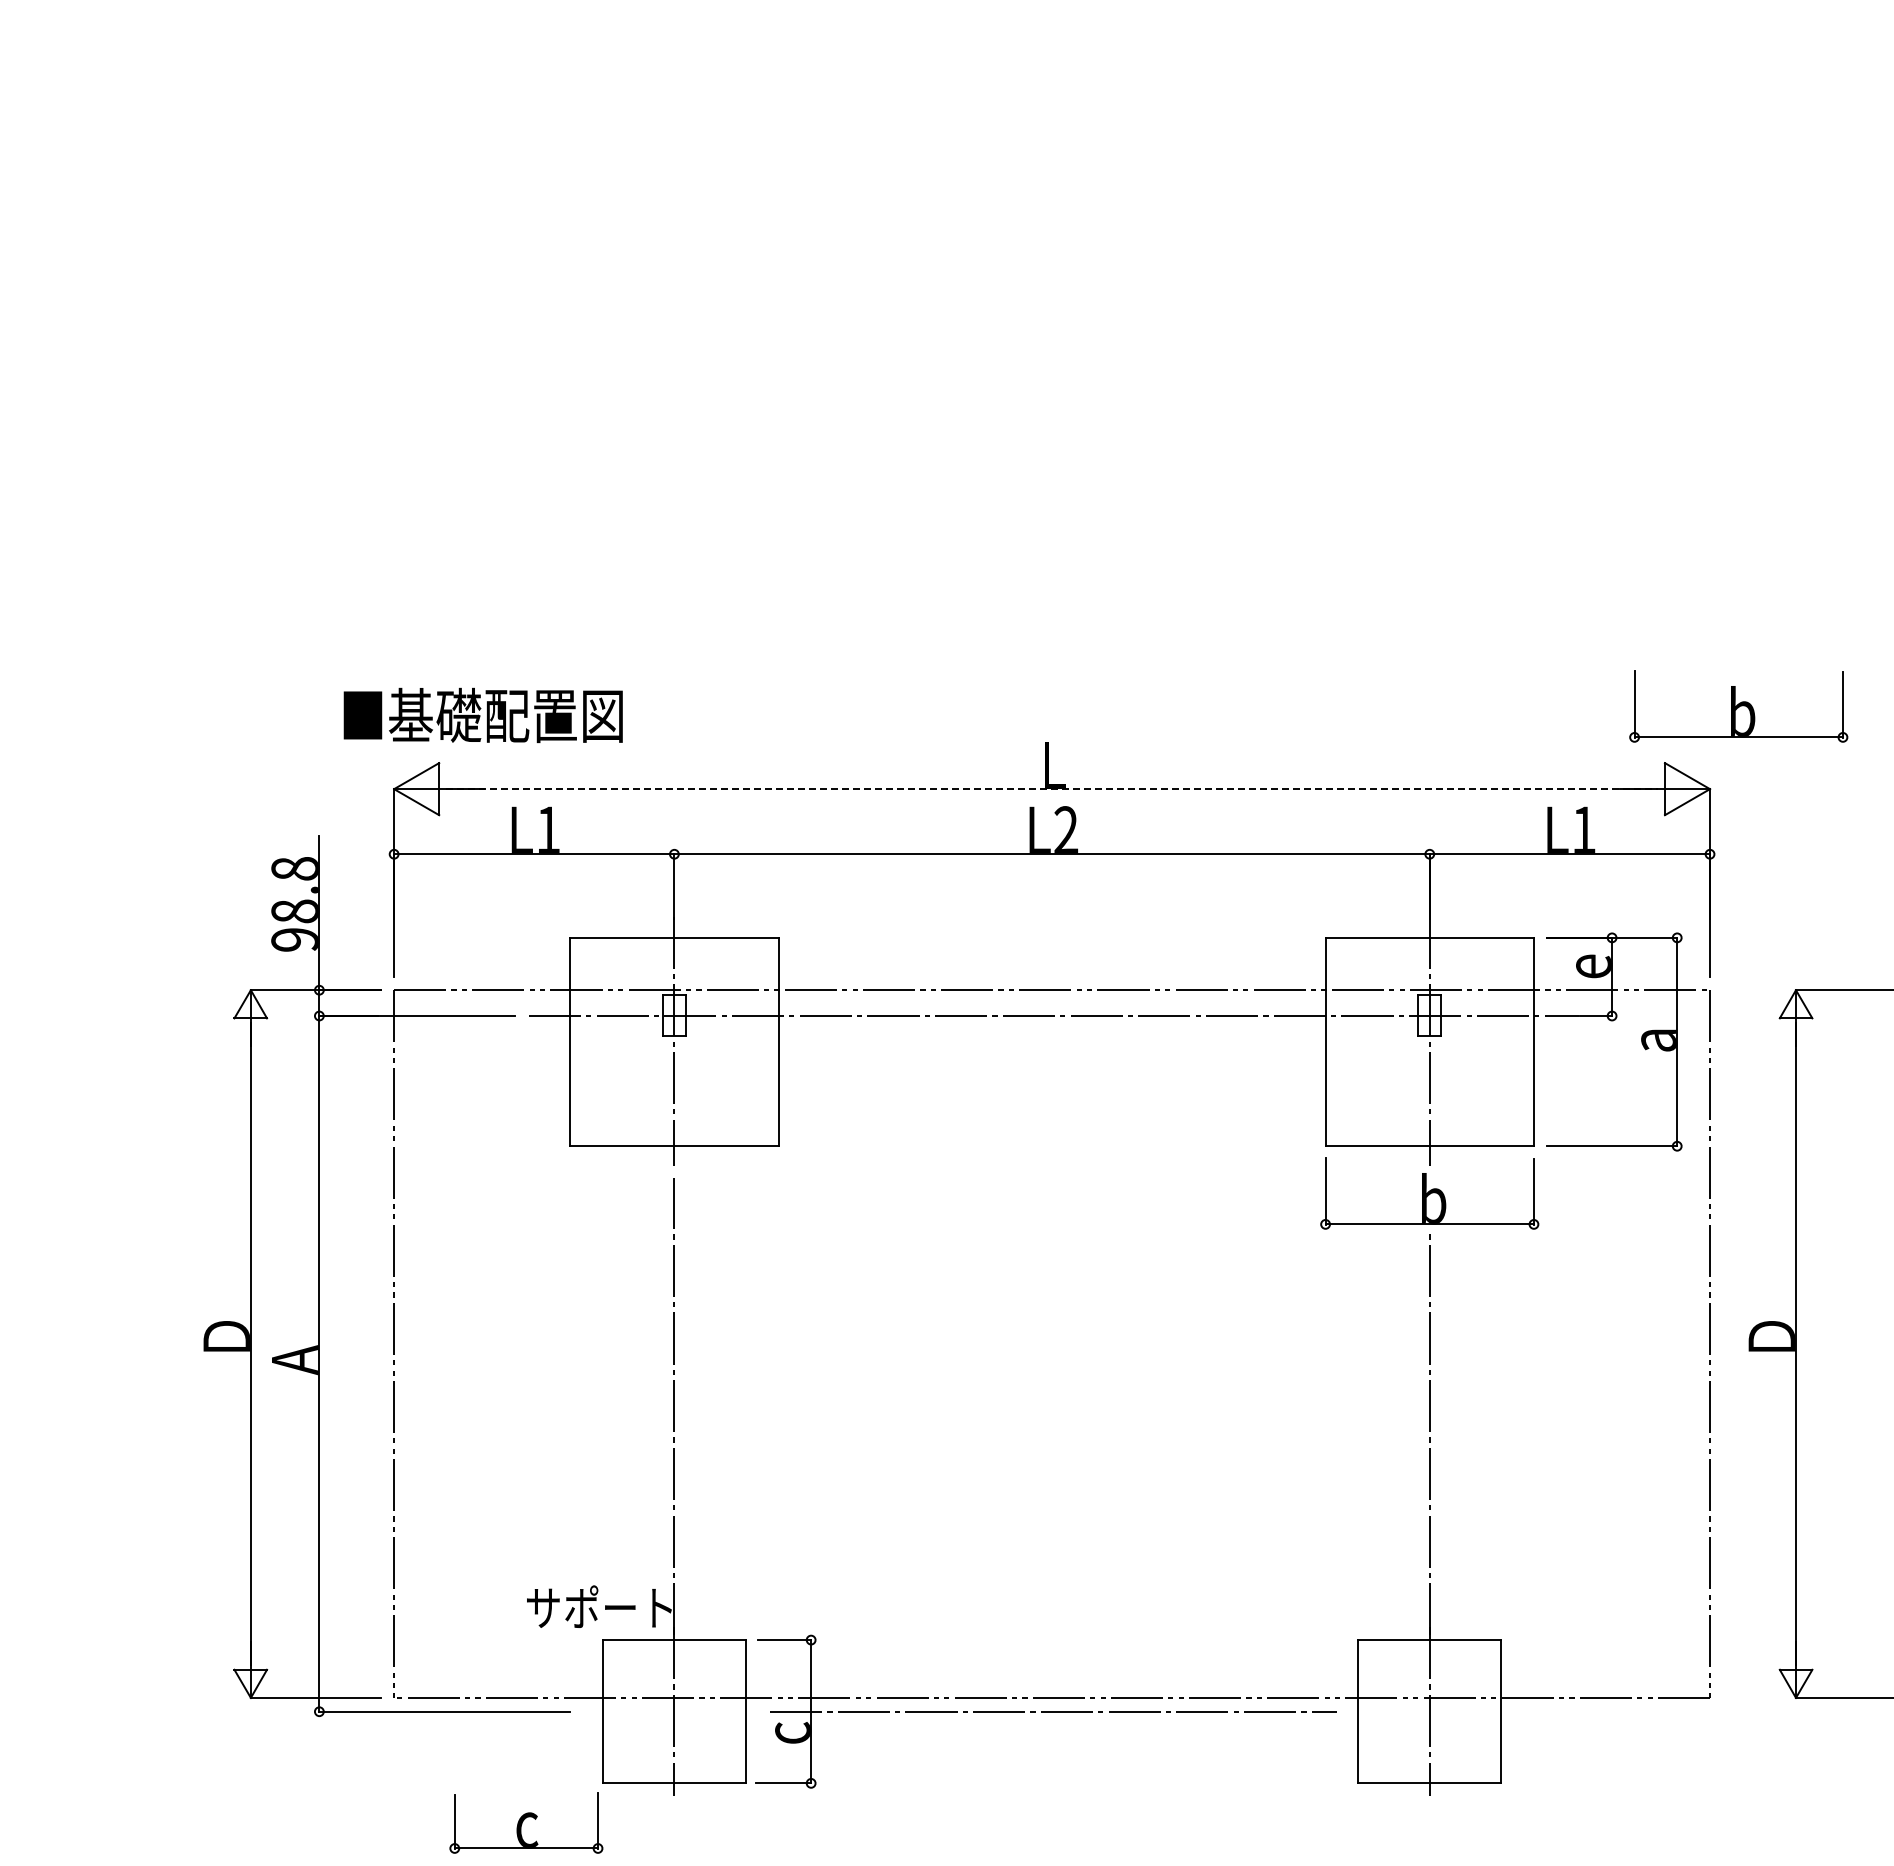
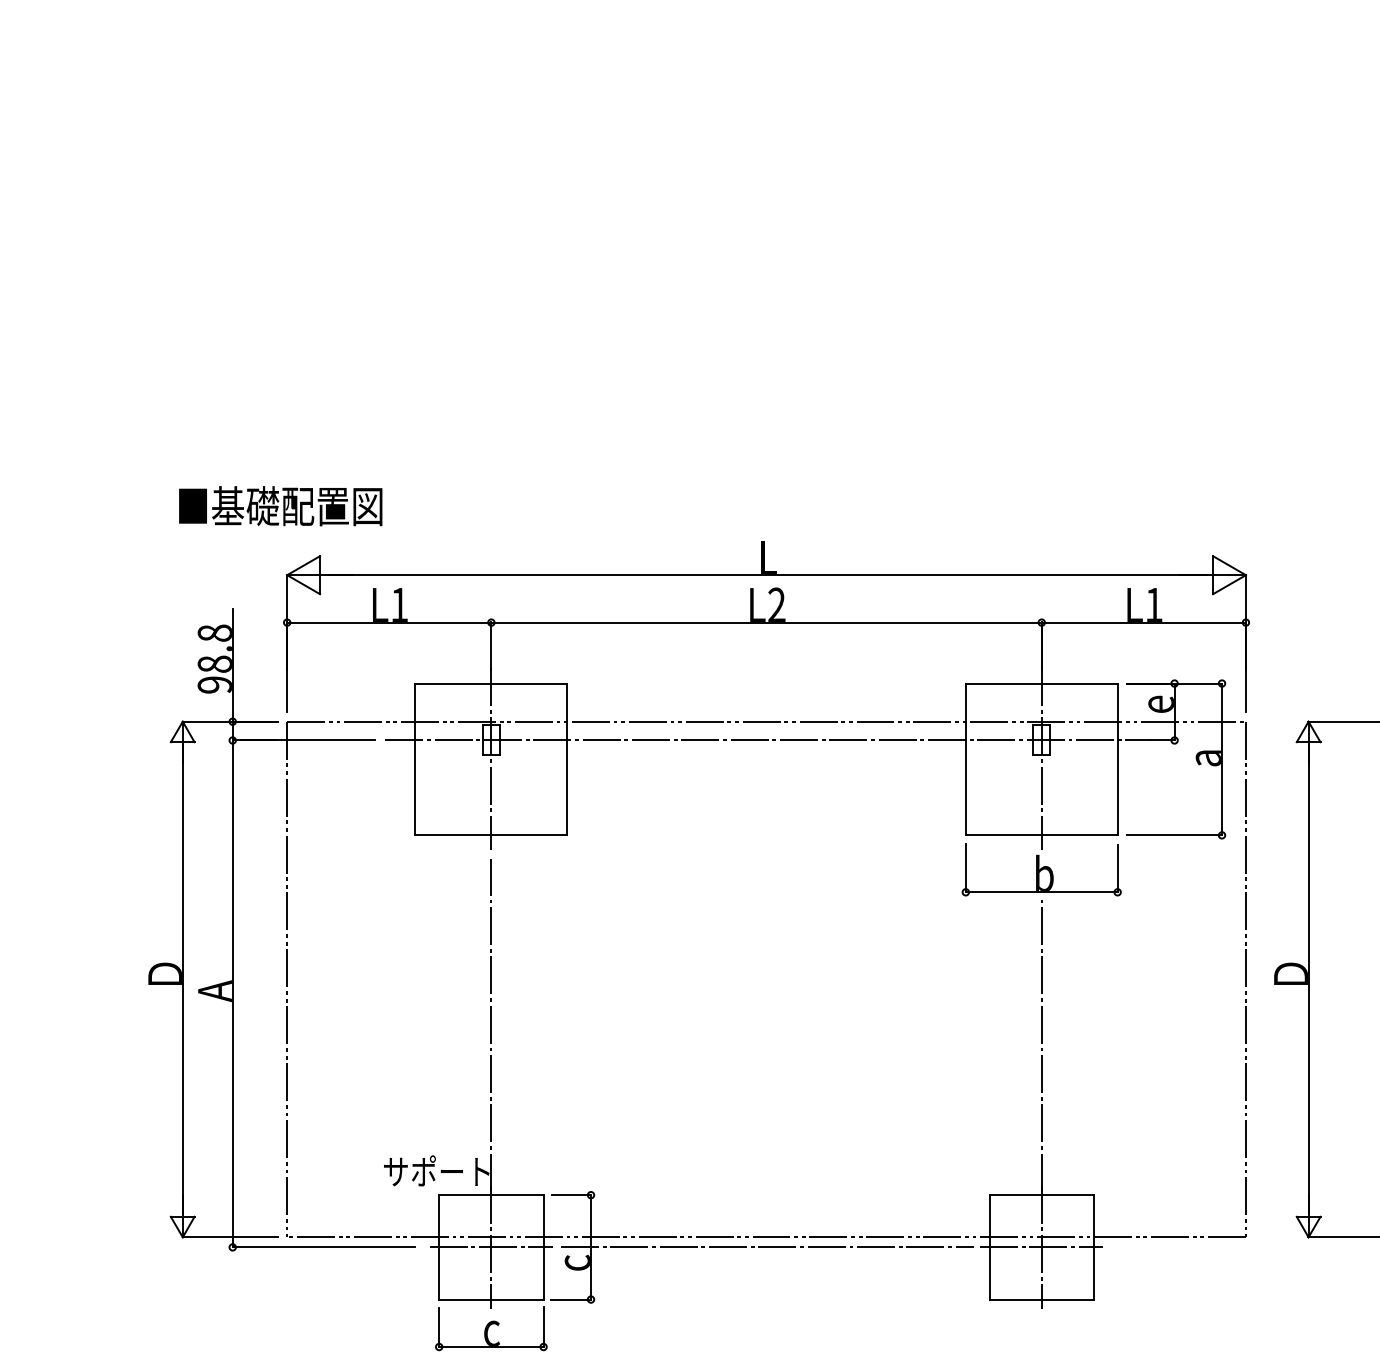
part: (1738, 706) -> (1266, 514), removed
text: (482, 714) -> (280, 505), moved
line: (1052, 789) -> (766, 575), dashed -> solid
line: (674, 1711) -> (491, 1247), added
line: (1429, 1711) -> (1041, 1247), added
part: (526, 1822) -> (491, 1328), moved

